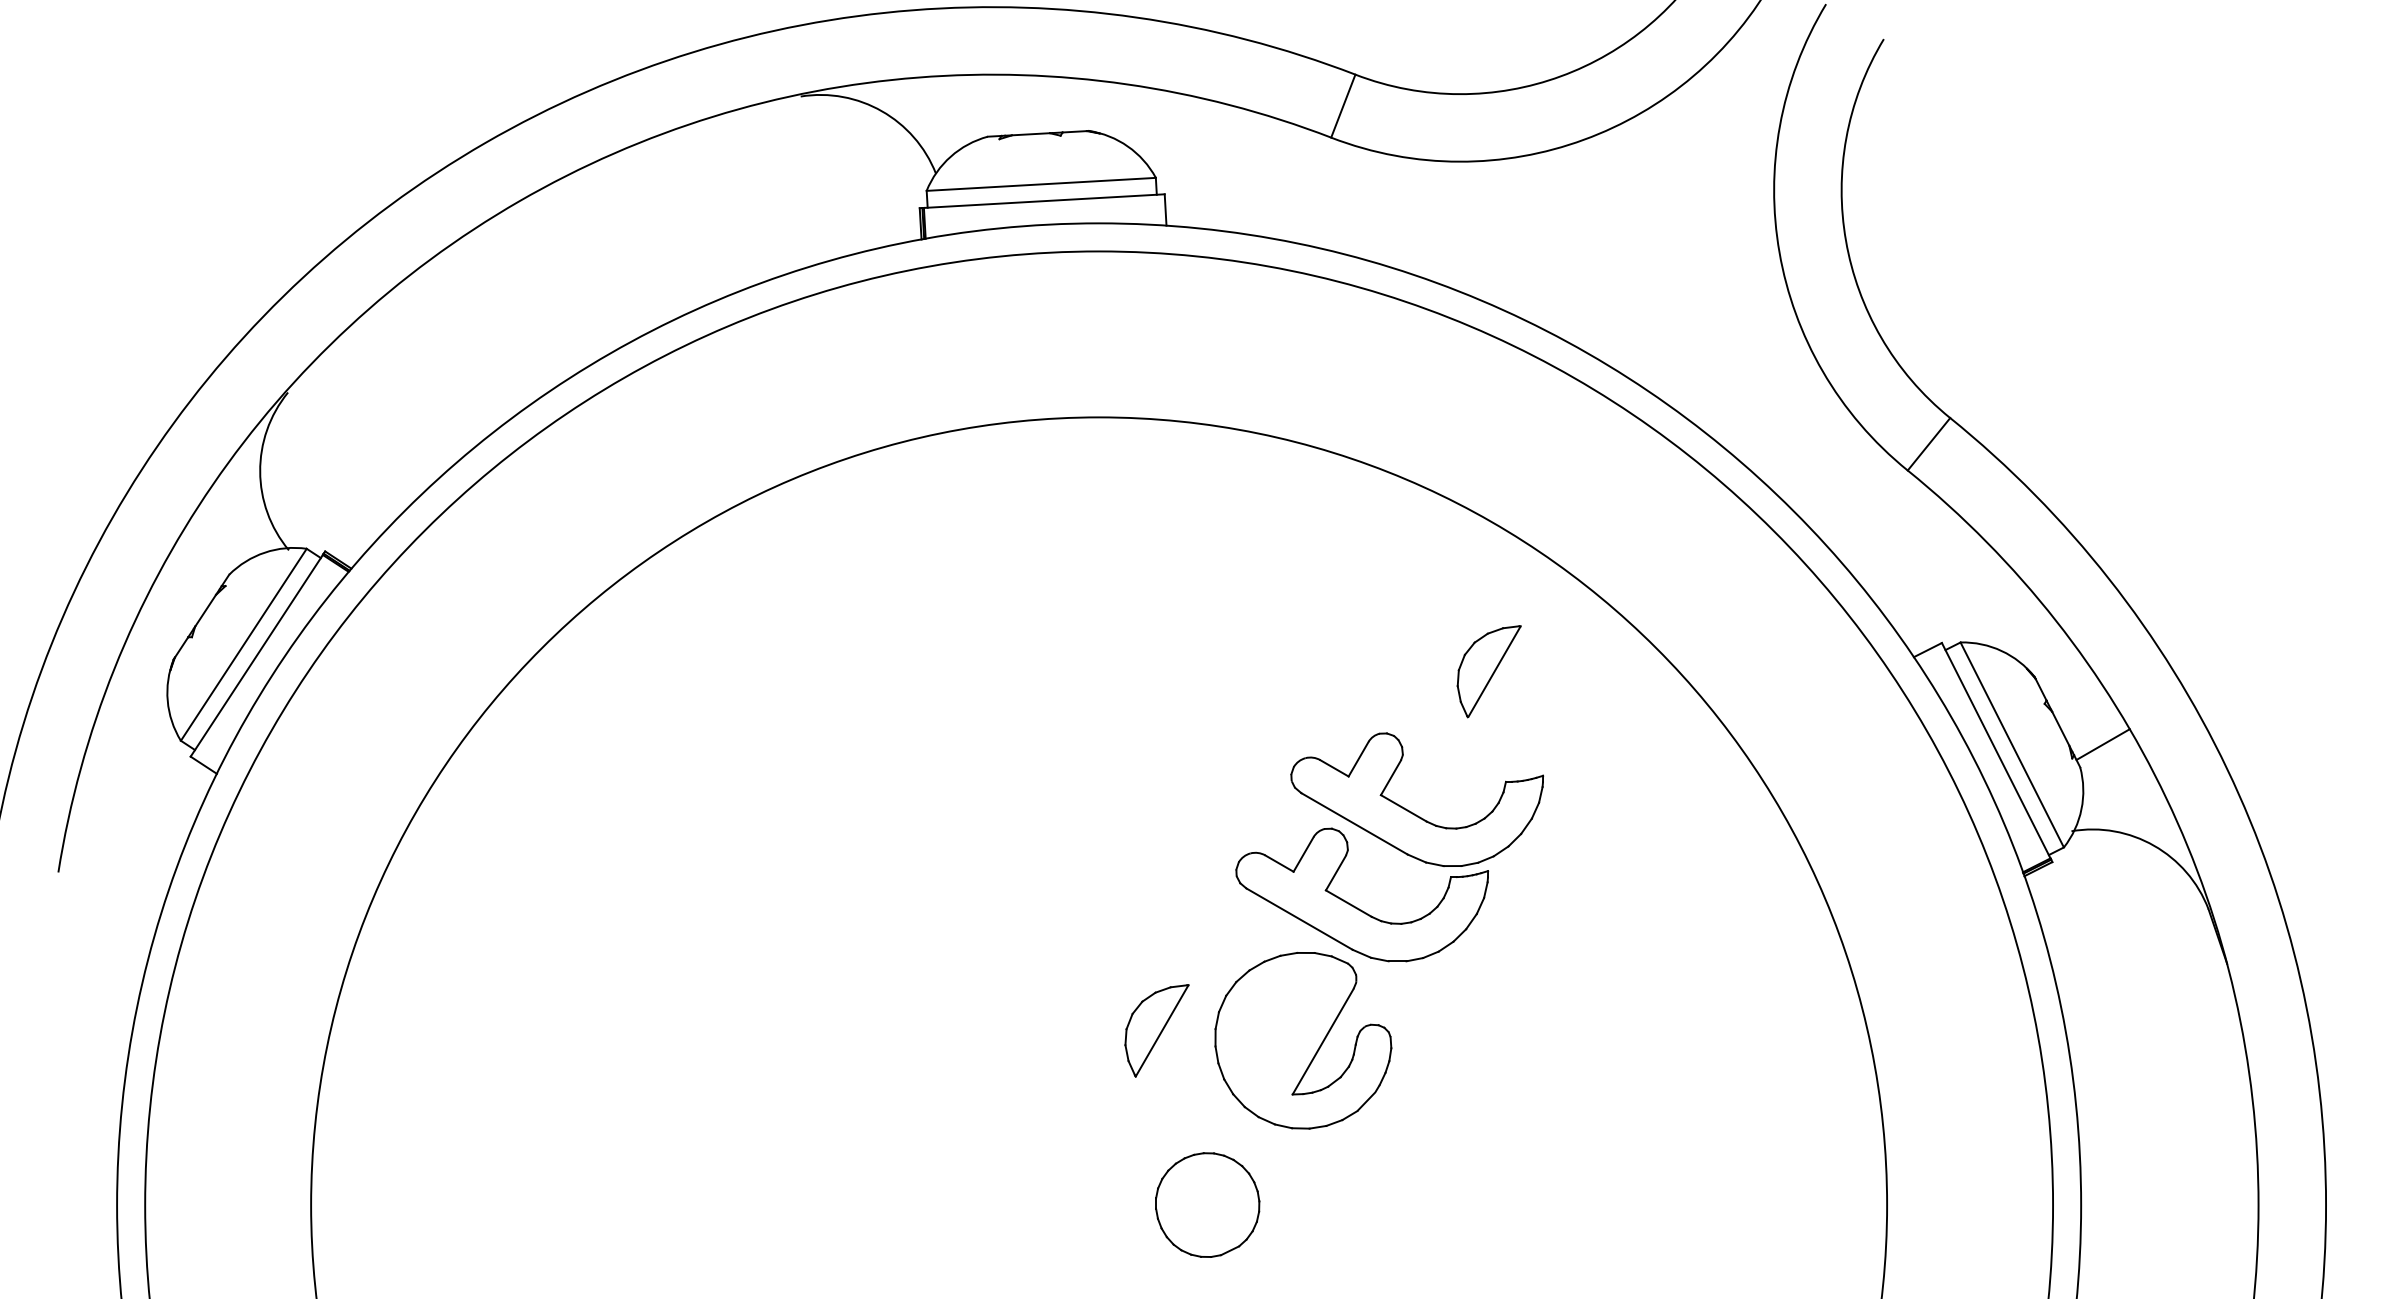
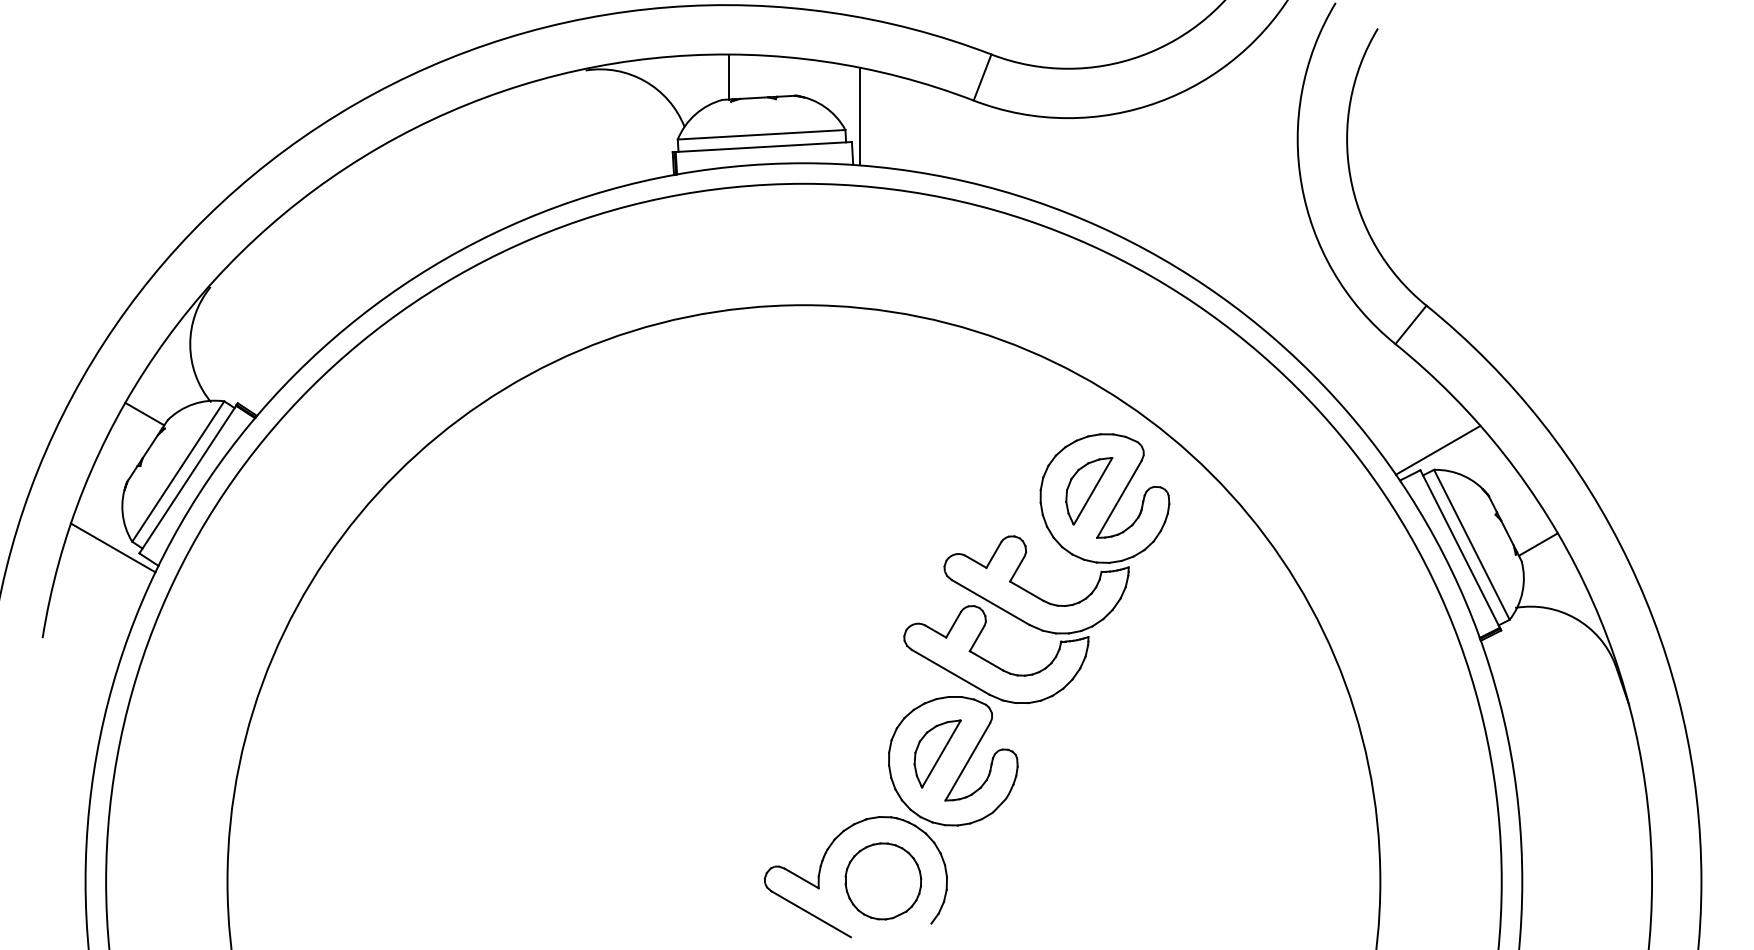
line: (996, 105) -> (728, 77), added
line: (1176, 159) -> (860, 116), added
line: (197, 565) -> (144, 413), added
line: (1966, 615) -> (1438, 450), added
part: (1510, 681) -> (1104, 498), added
line: (154, 748) -> (112, 547), added
part: (1156, 1030) -> (937, 753), moved
part: (1122, 1188) -> (821, 869), added

